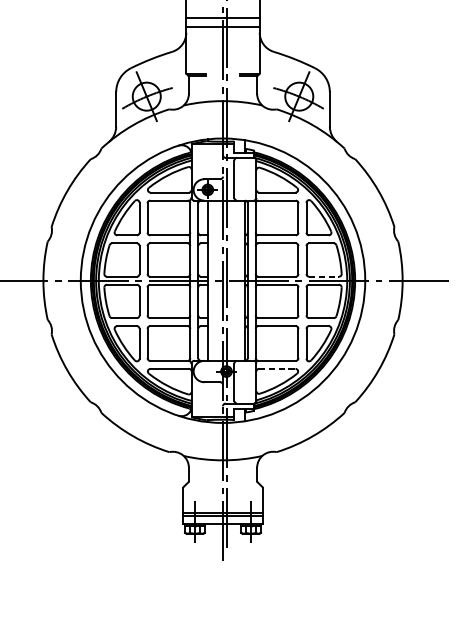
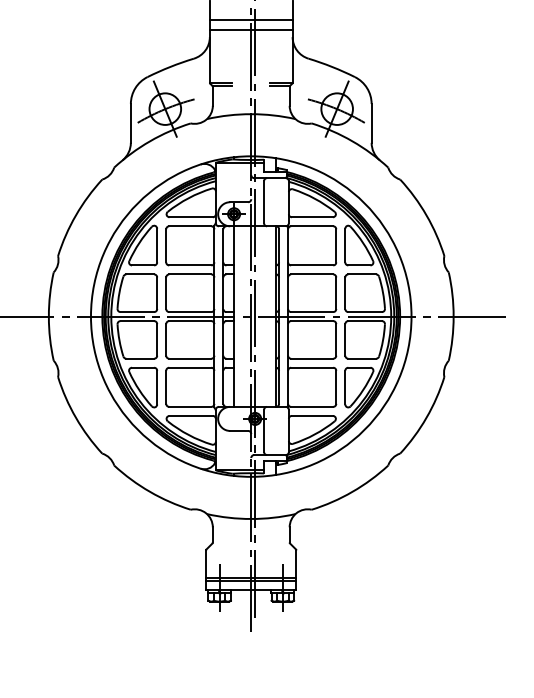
line: (324, 277) -> (365, 312), dashed -> solid
line: (277, 368) -> (312, 415), dashed -> solid

